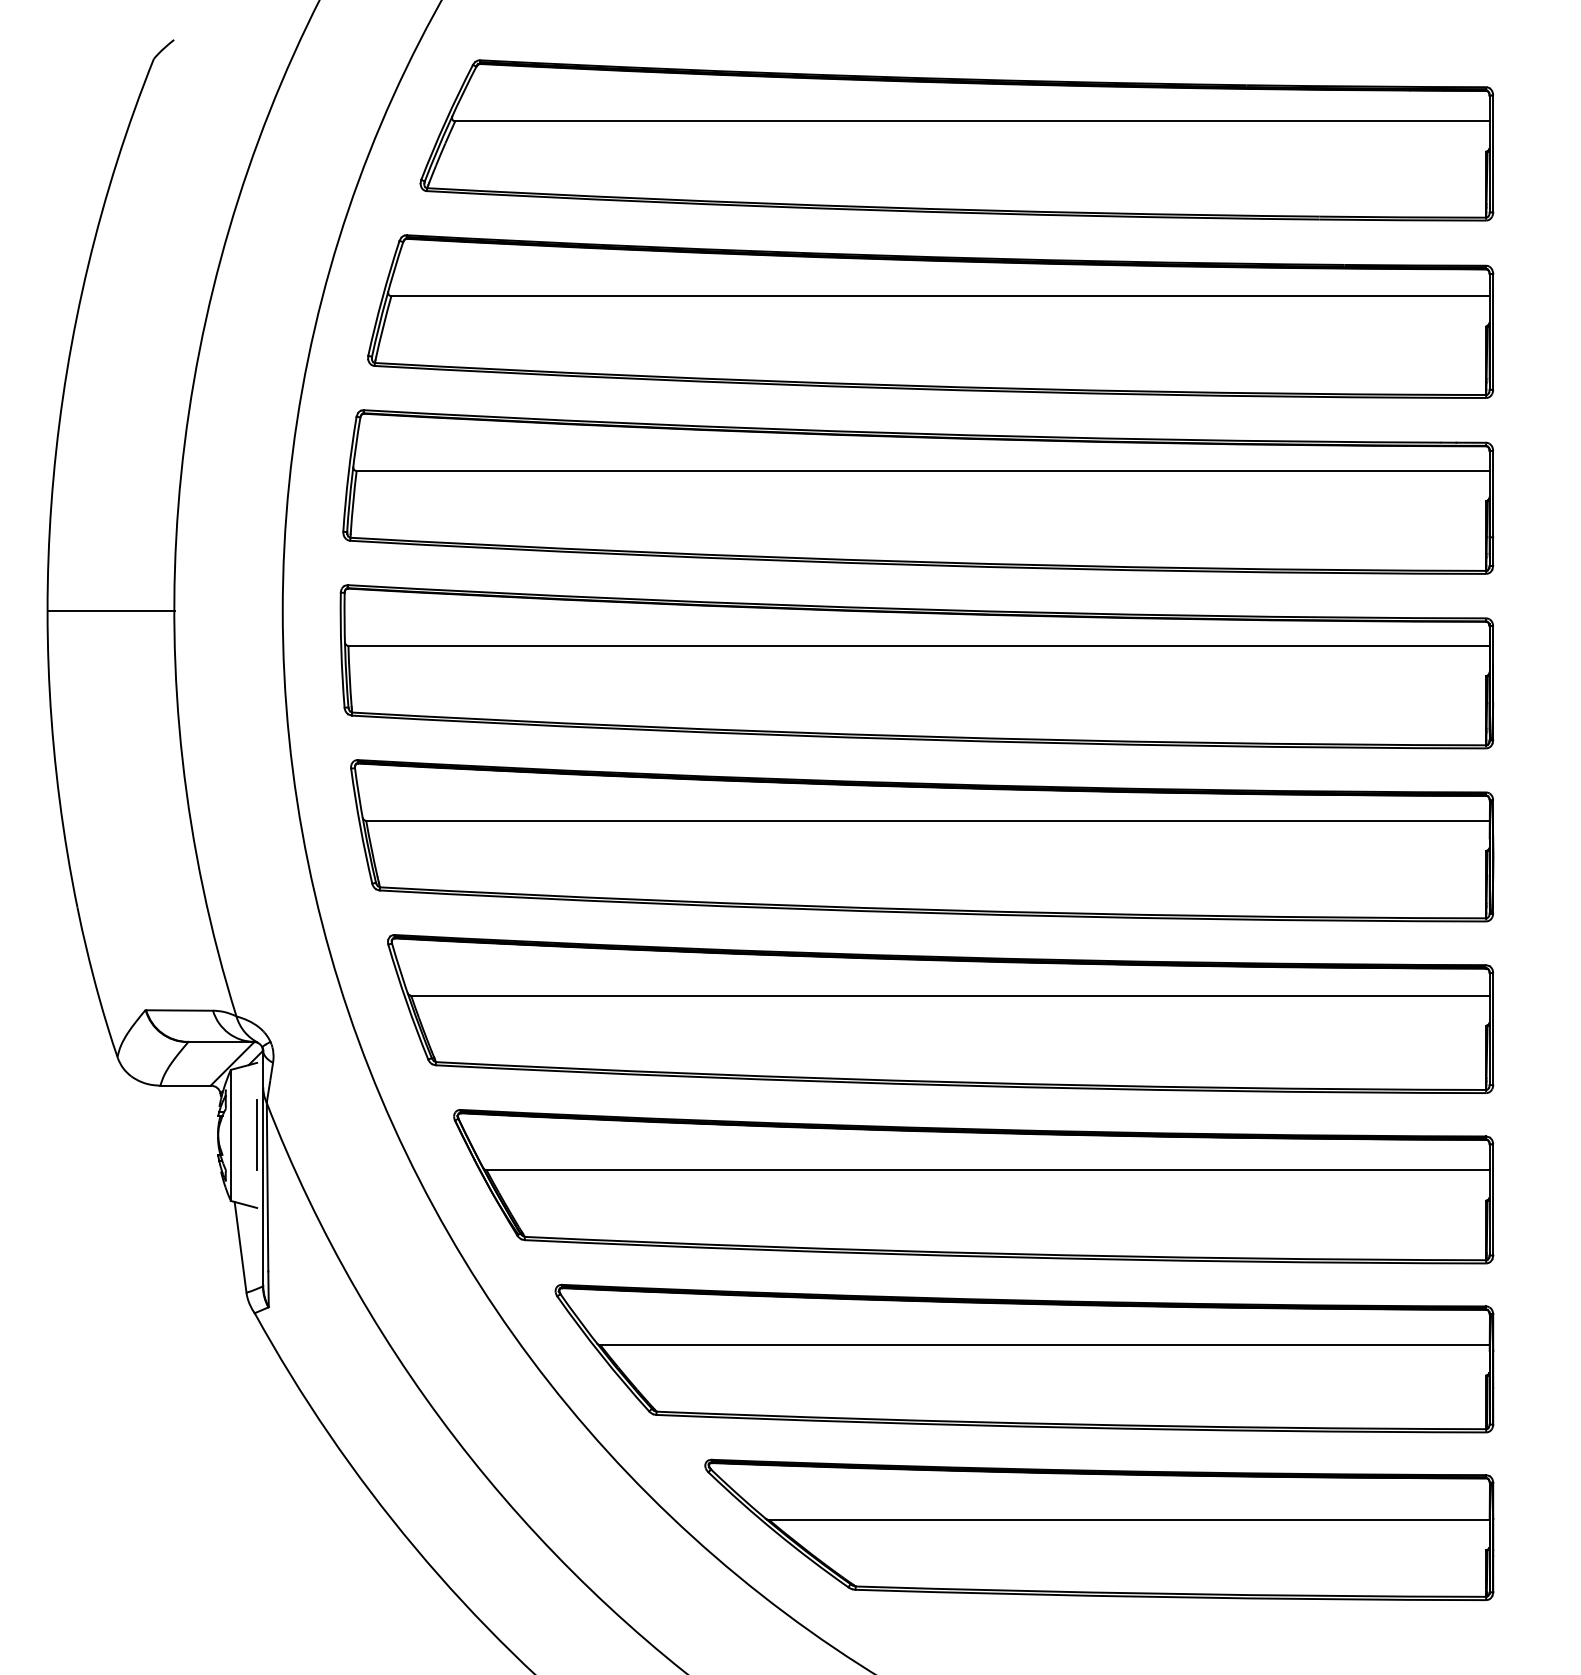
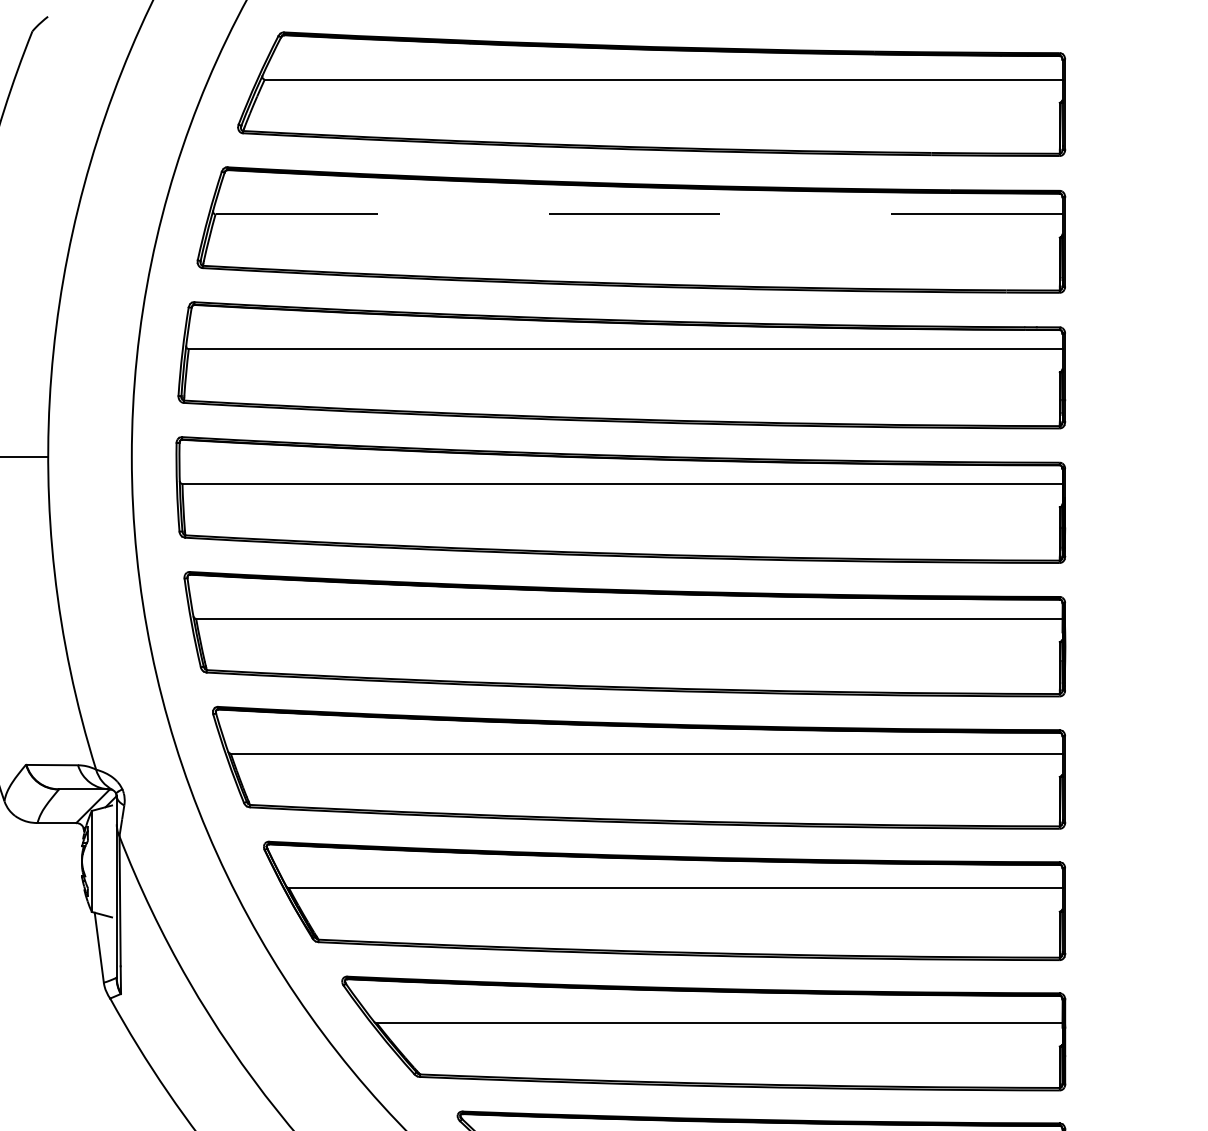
line: (940, 296) -> (639, 214), solid -> dashed
line: (257, 1135) -> (112, 861), removed

